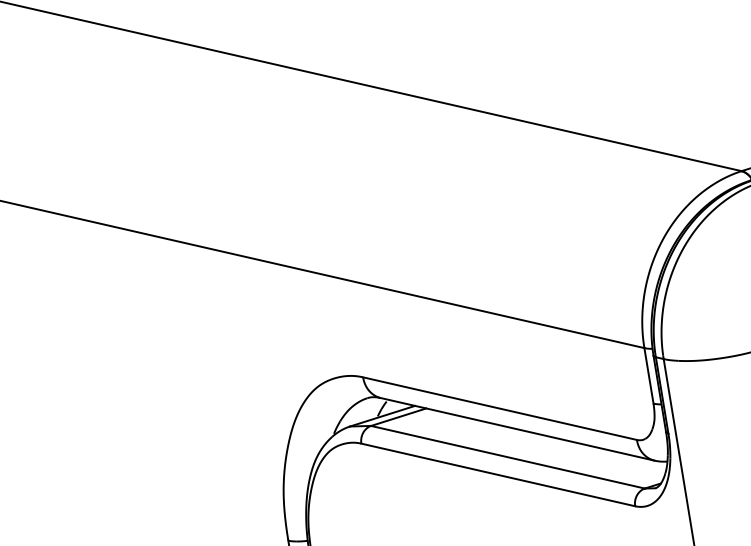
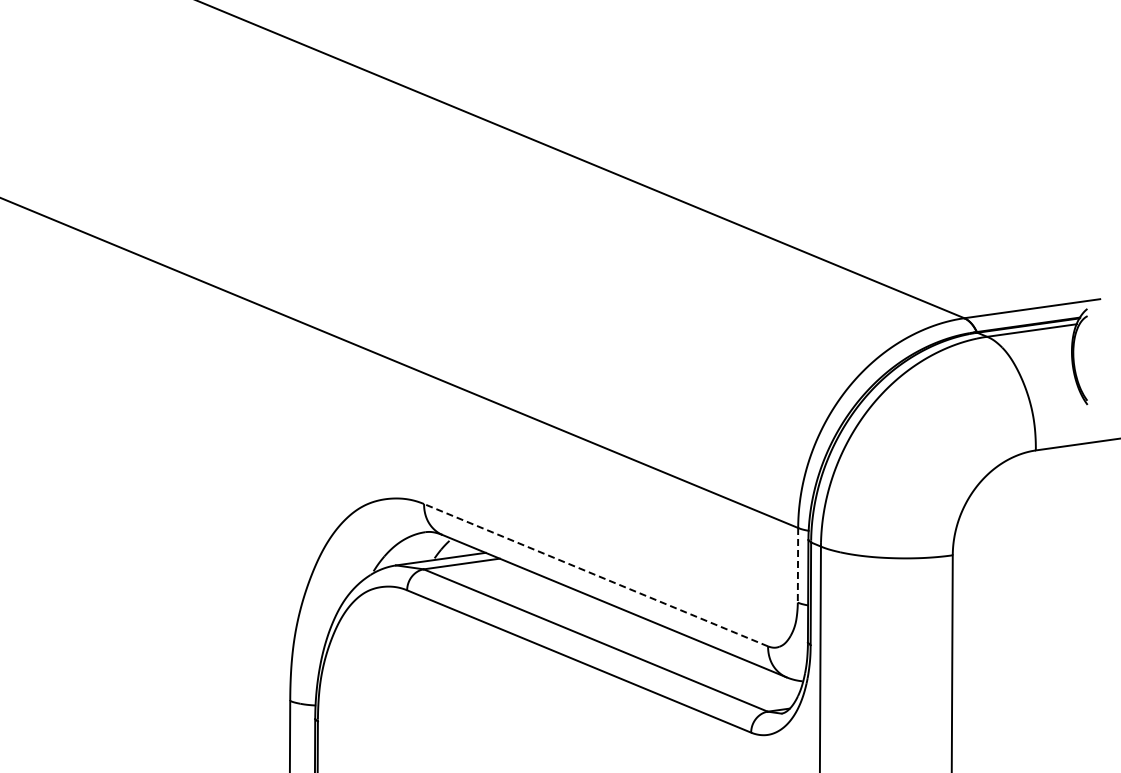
line: (648, 376) -> (797, 565), solid -> dashed
line: (499, 408) -> (595, 575), solid -> dashed

